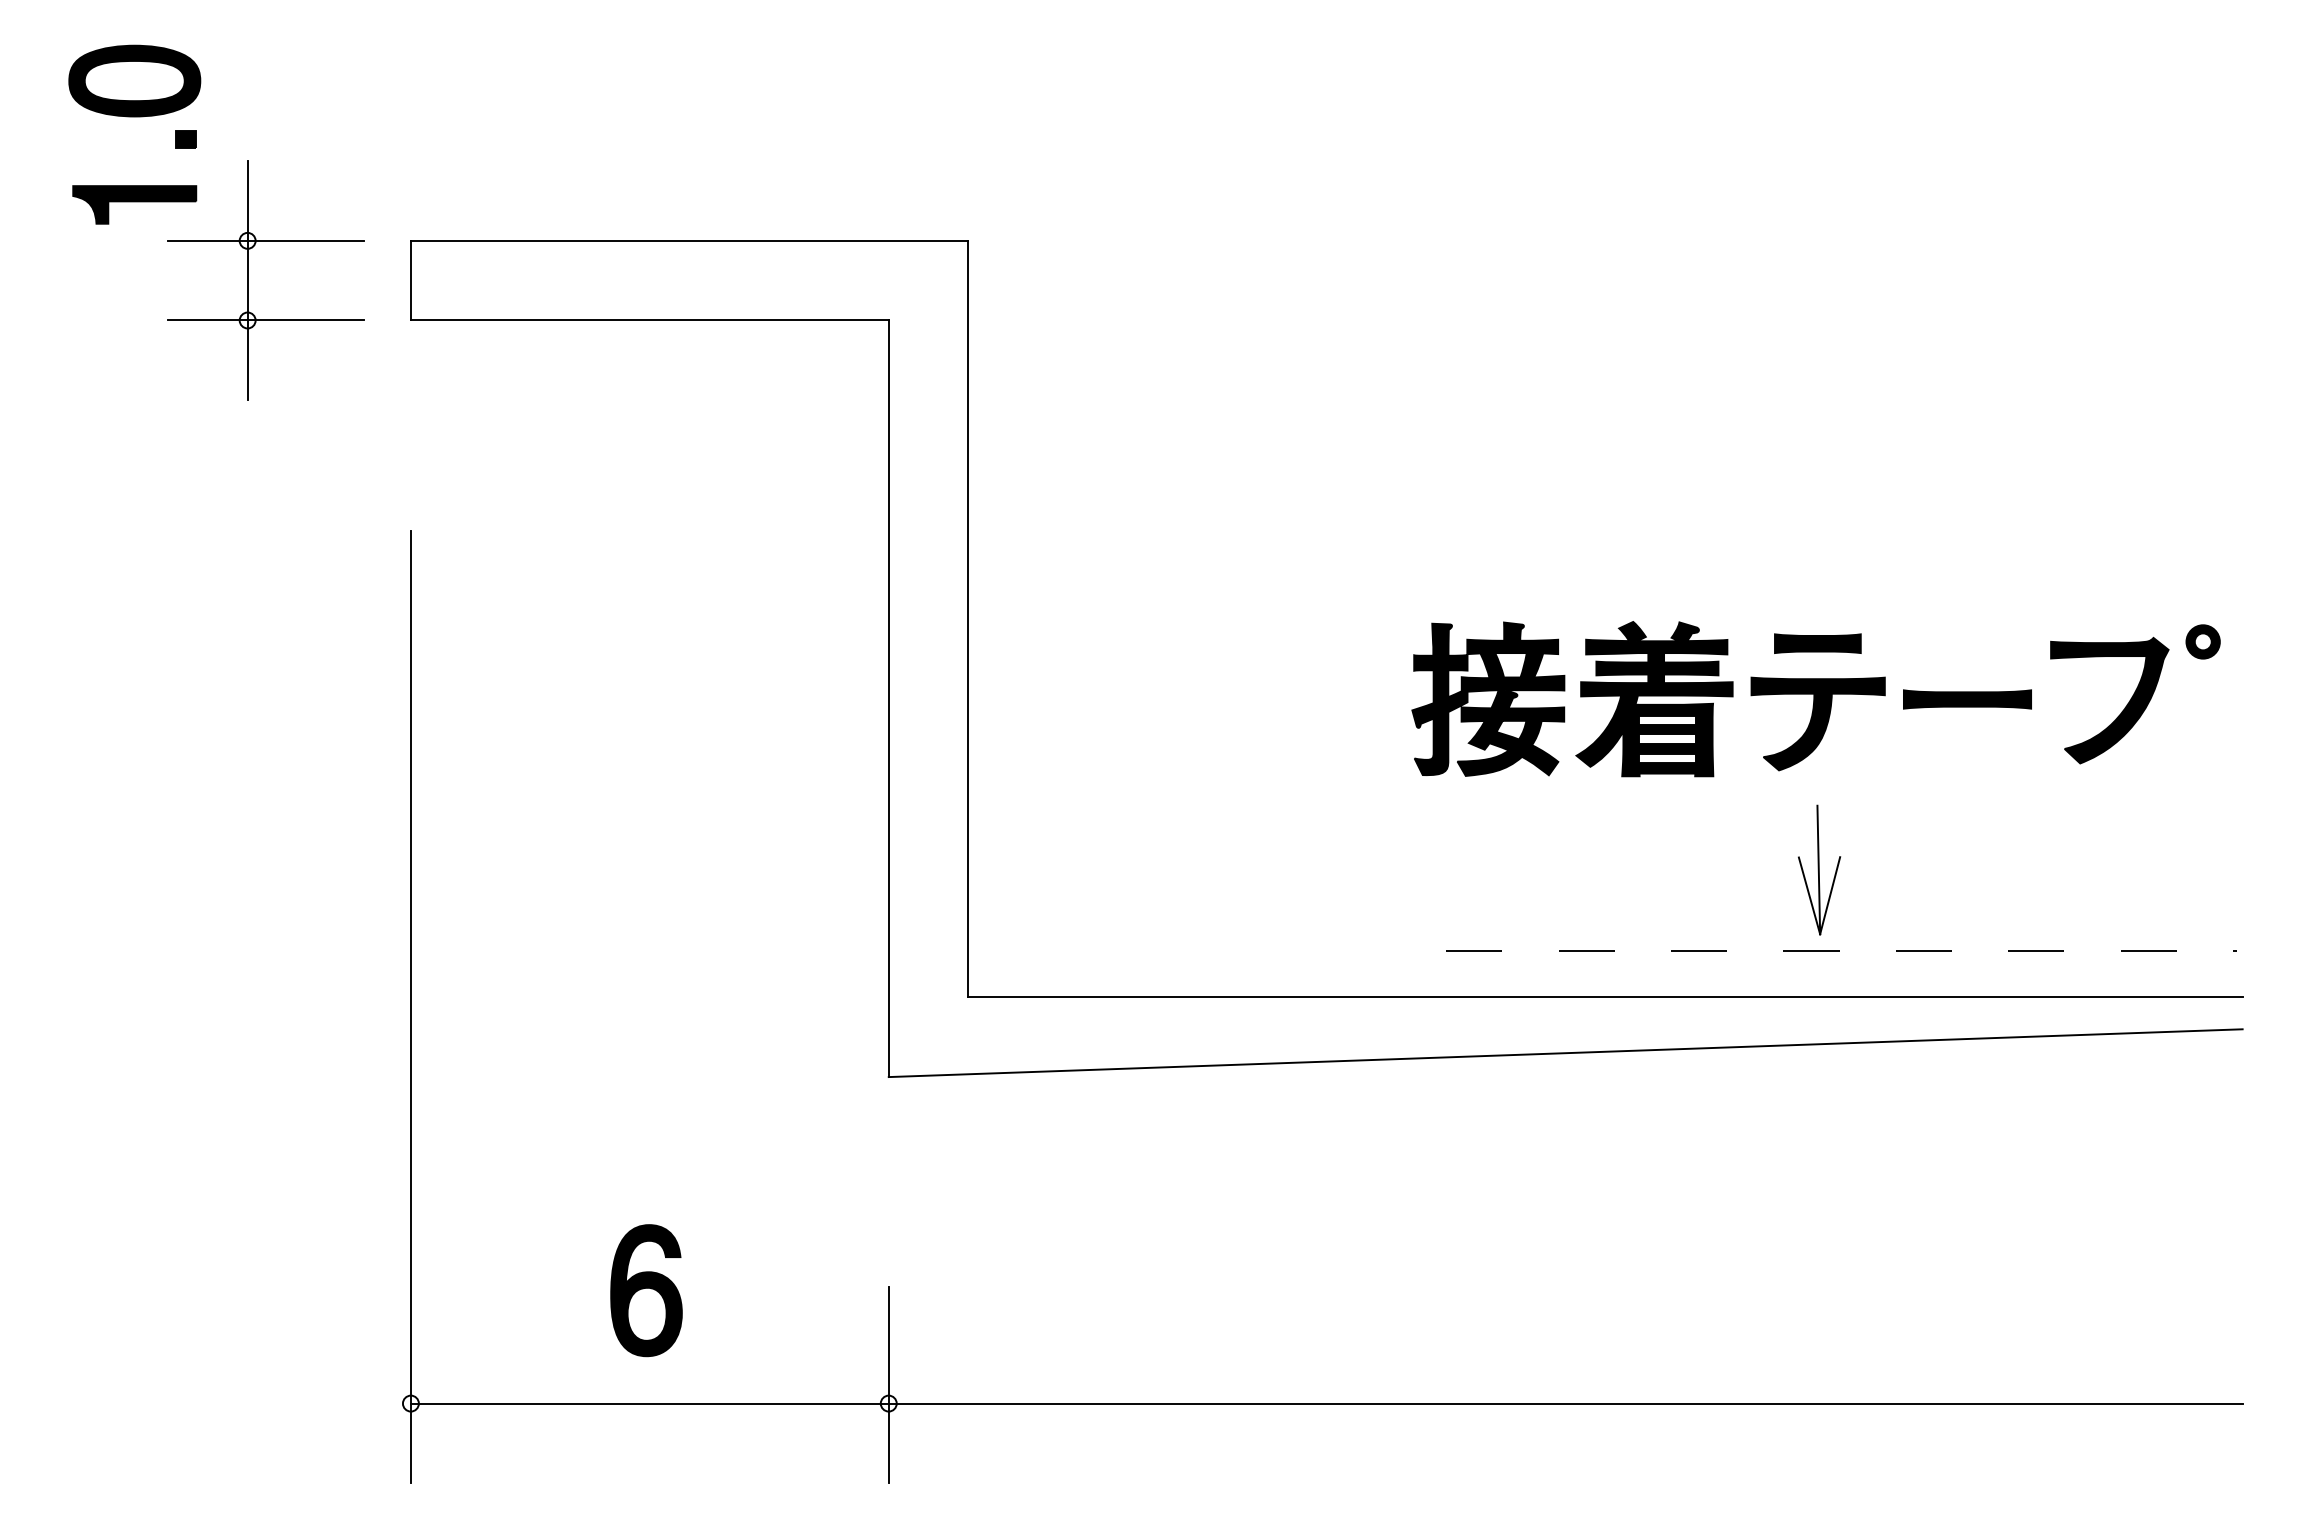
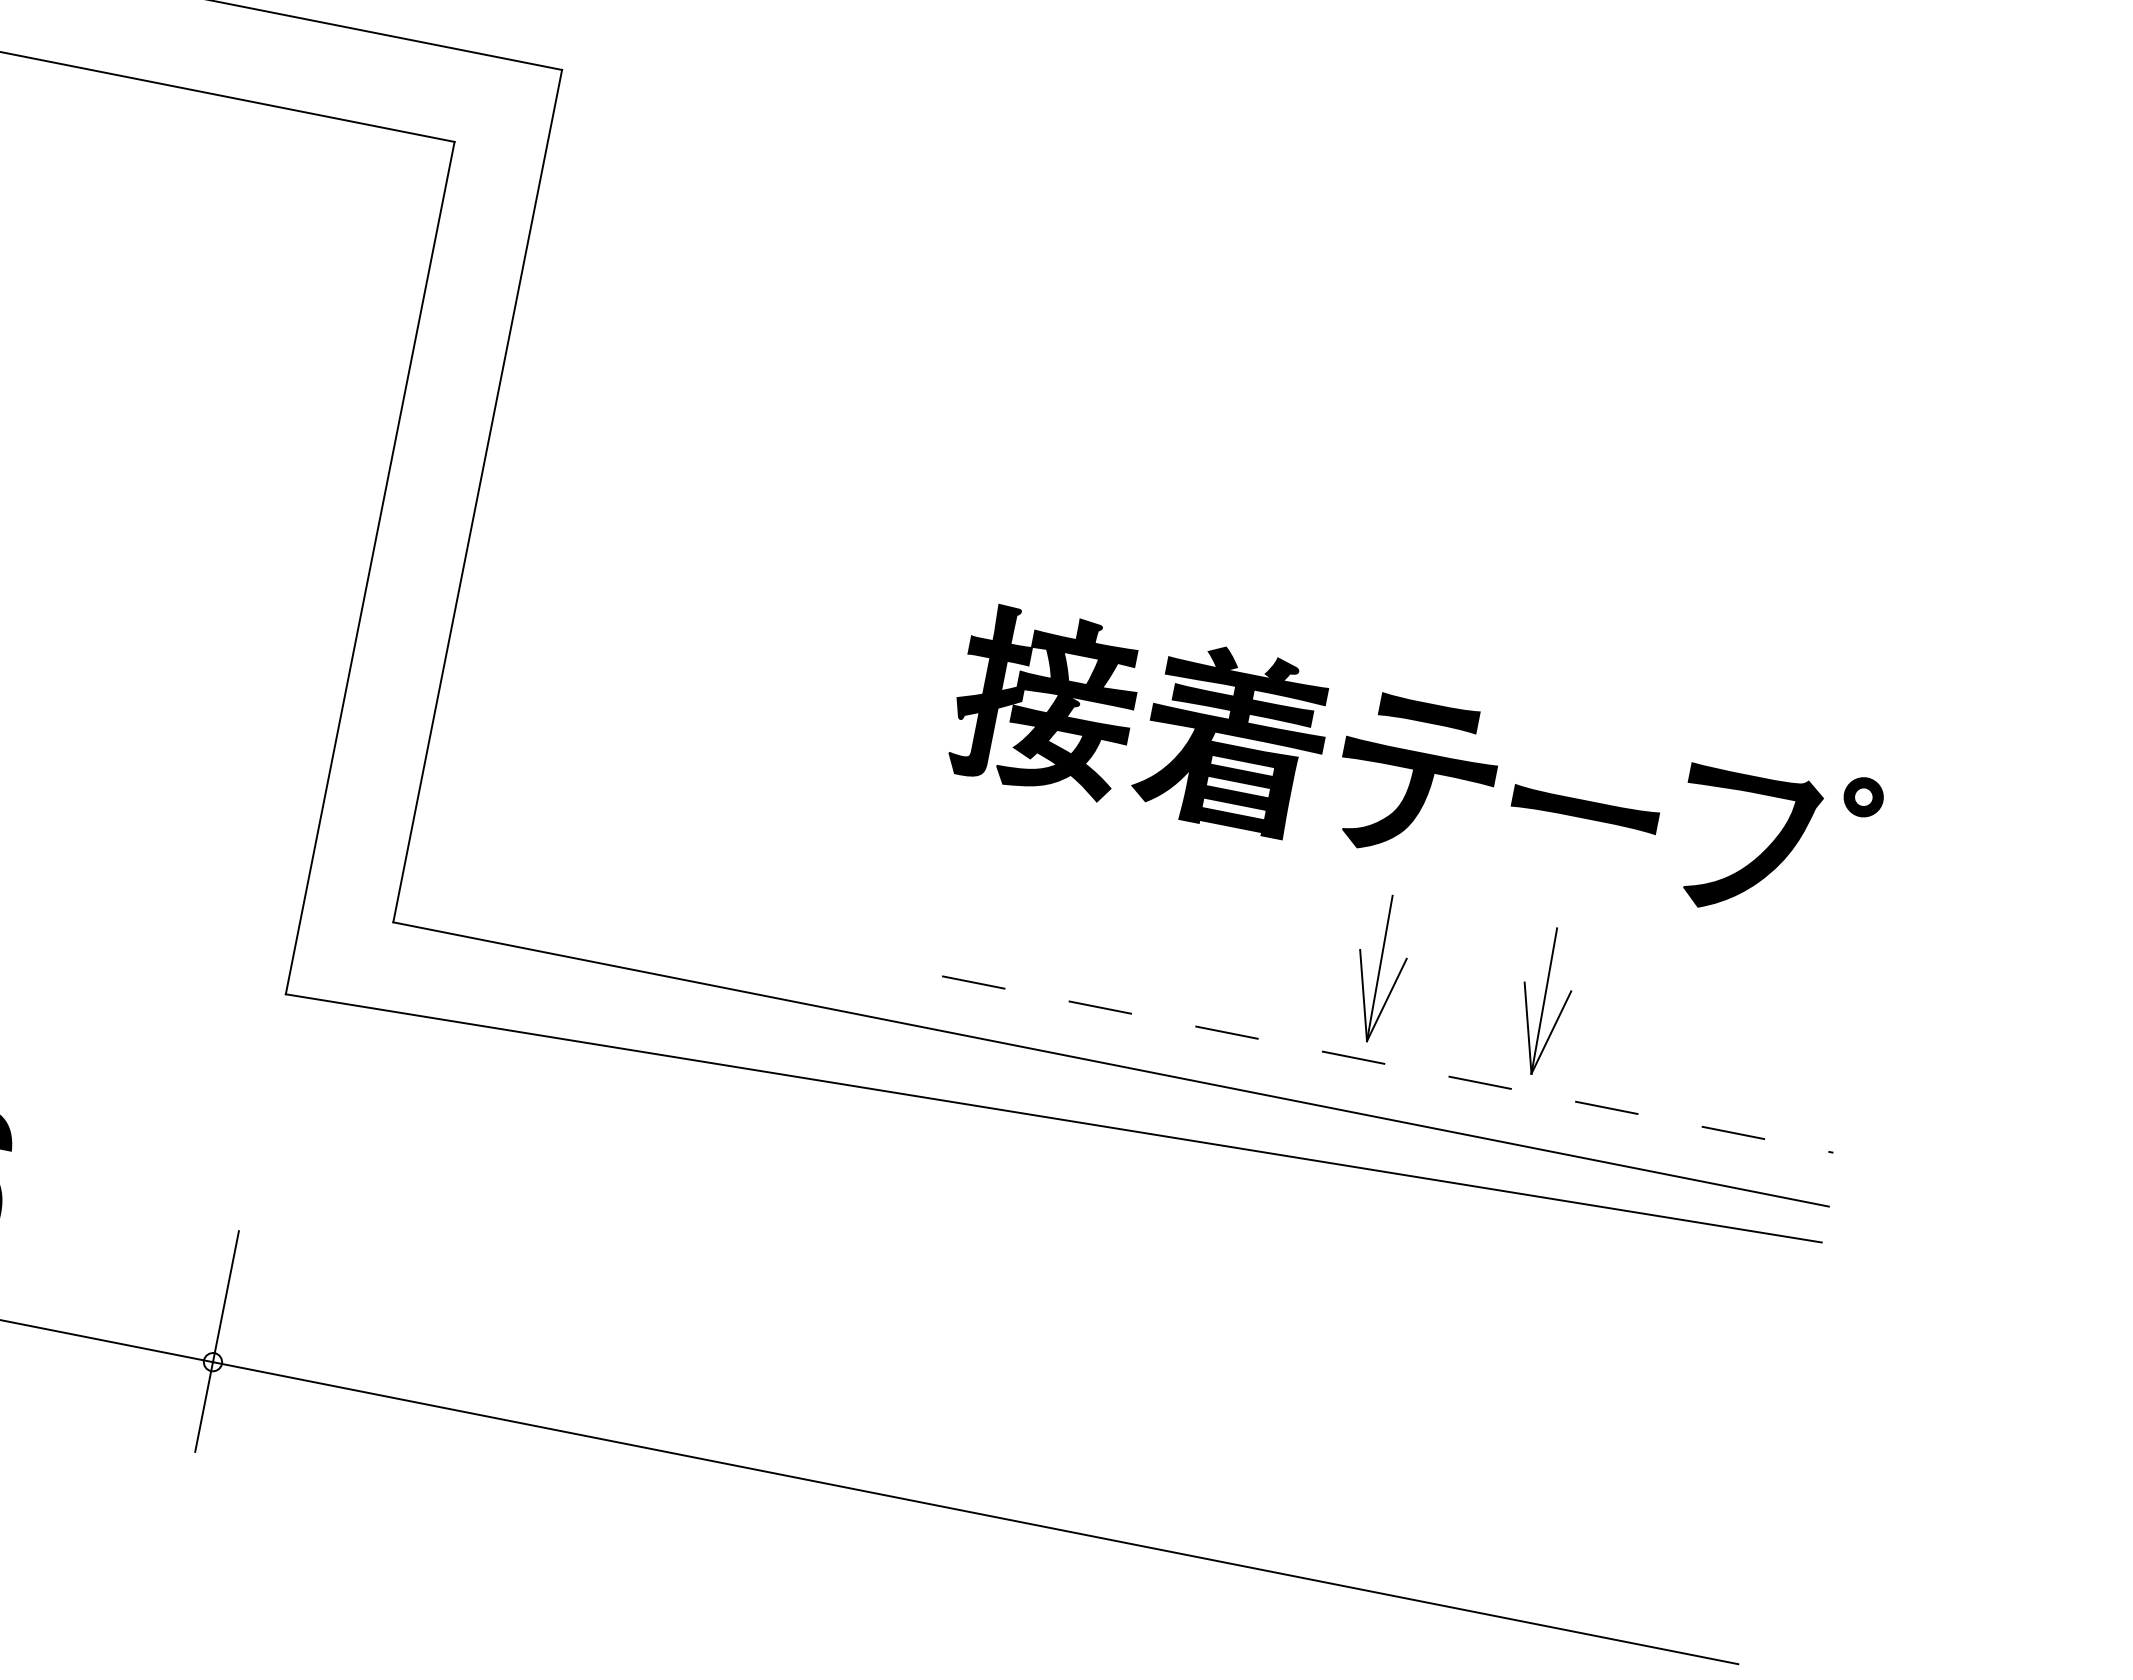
part: (1965, 869) -> (1545, 1000), added

